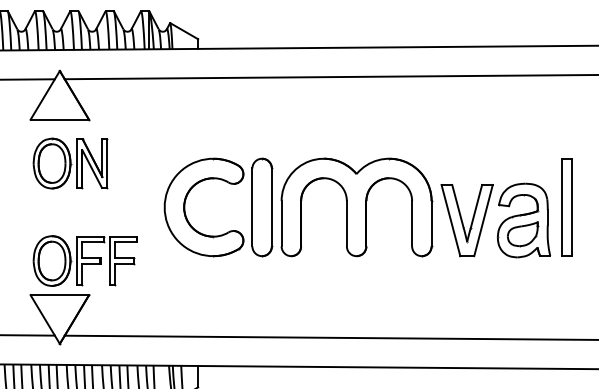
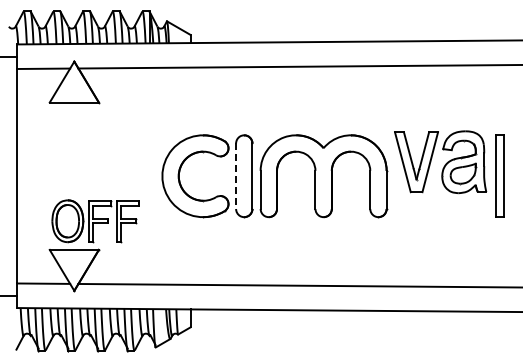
part: (70, 163) -> (83, 139), removed
line: (252, 207) -> (236, 176), solid -> dashed
part: (495, 220) -> (440, 162), moved

